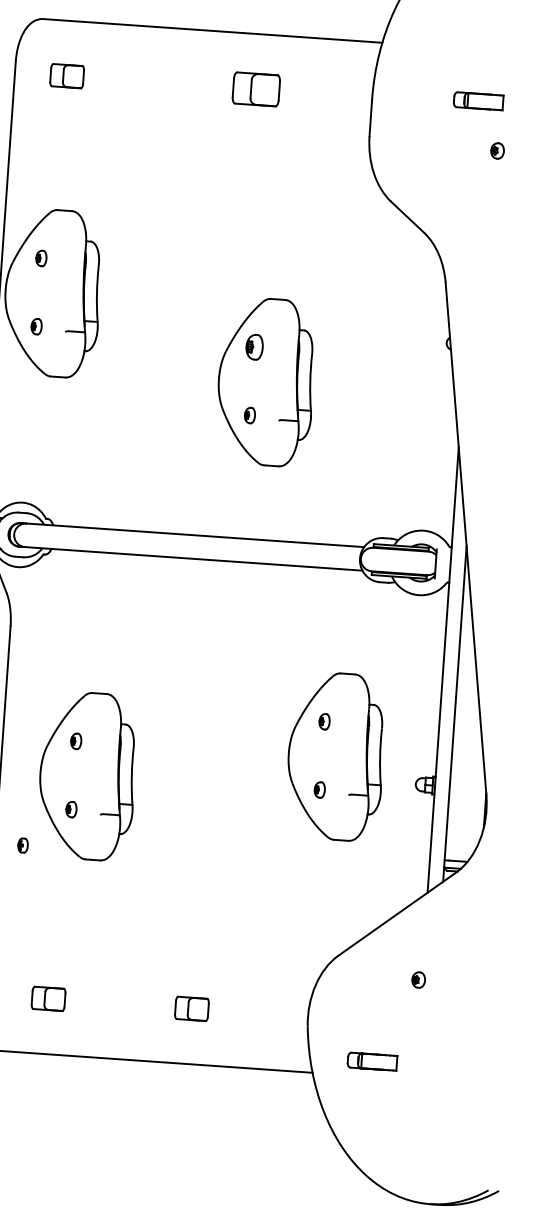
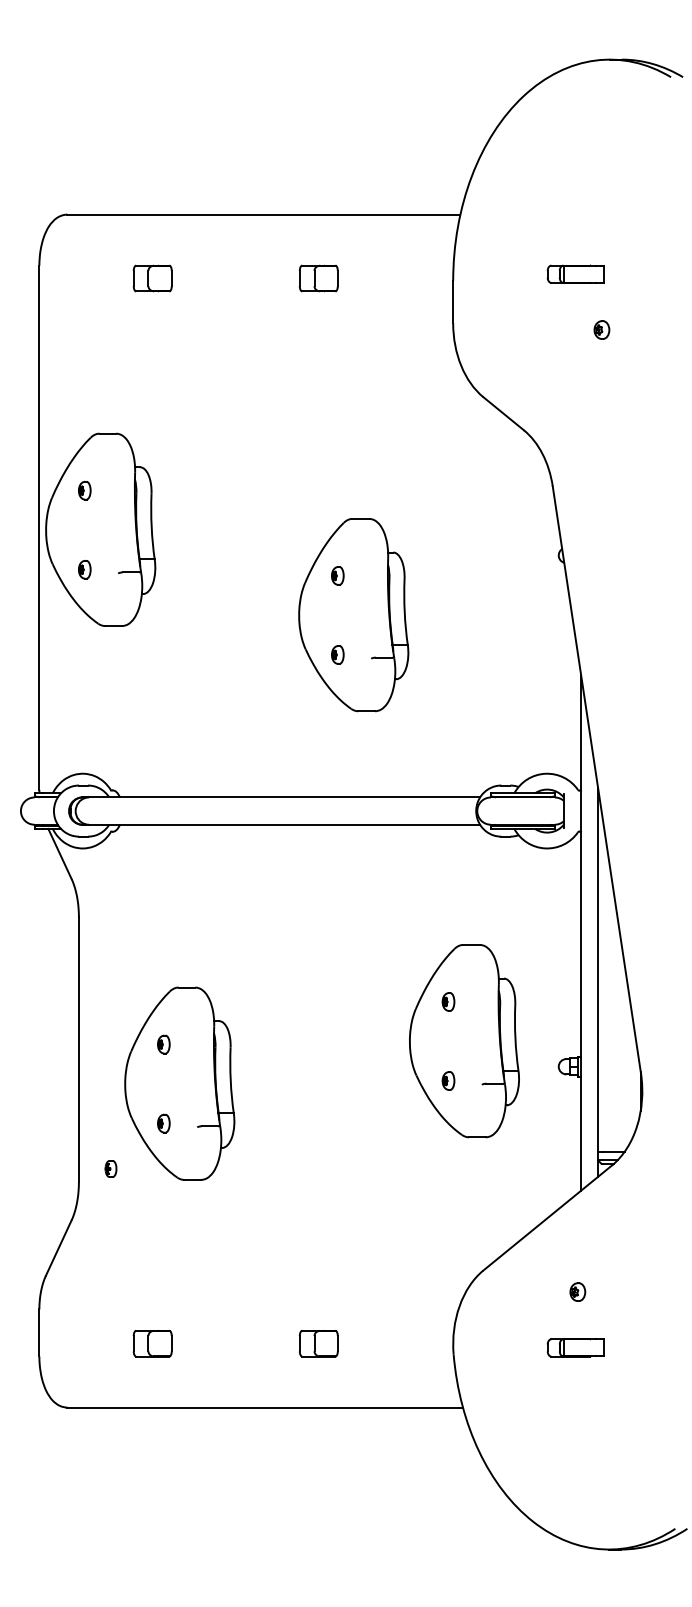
part: (66, 76) -> (152, 278), moved
part: (255, 89) -> (318, 278), size x0.71
part: (254, 346) -> (337, 575), size x0.62
part: (371, 1061) -> (575, 1347), moved

